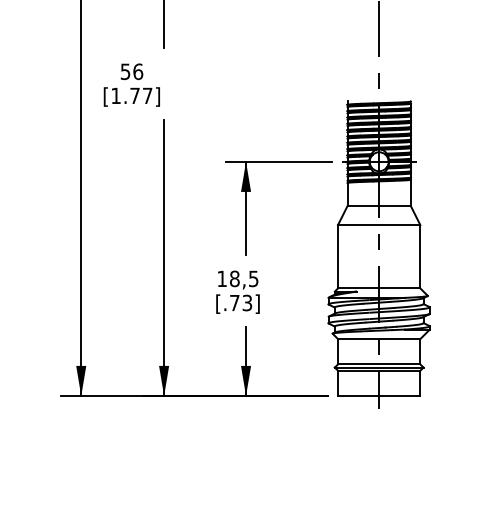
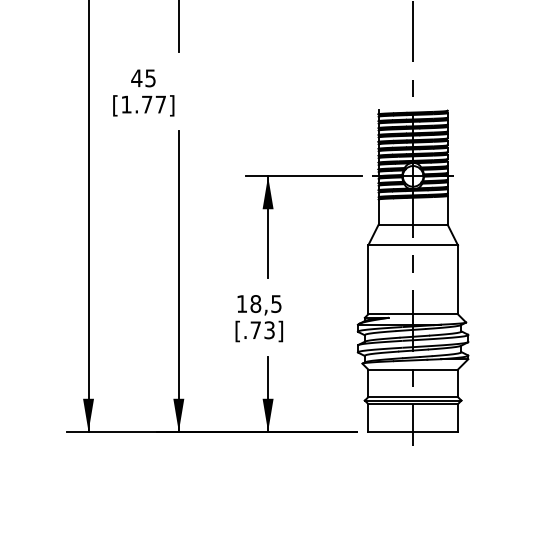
text: (131, 71) -> (143, 78), 56 -> 45

